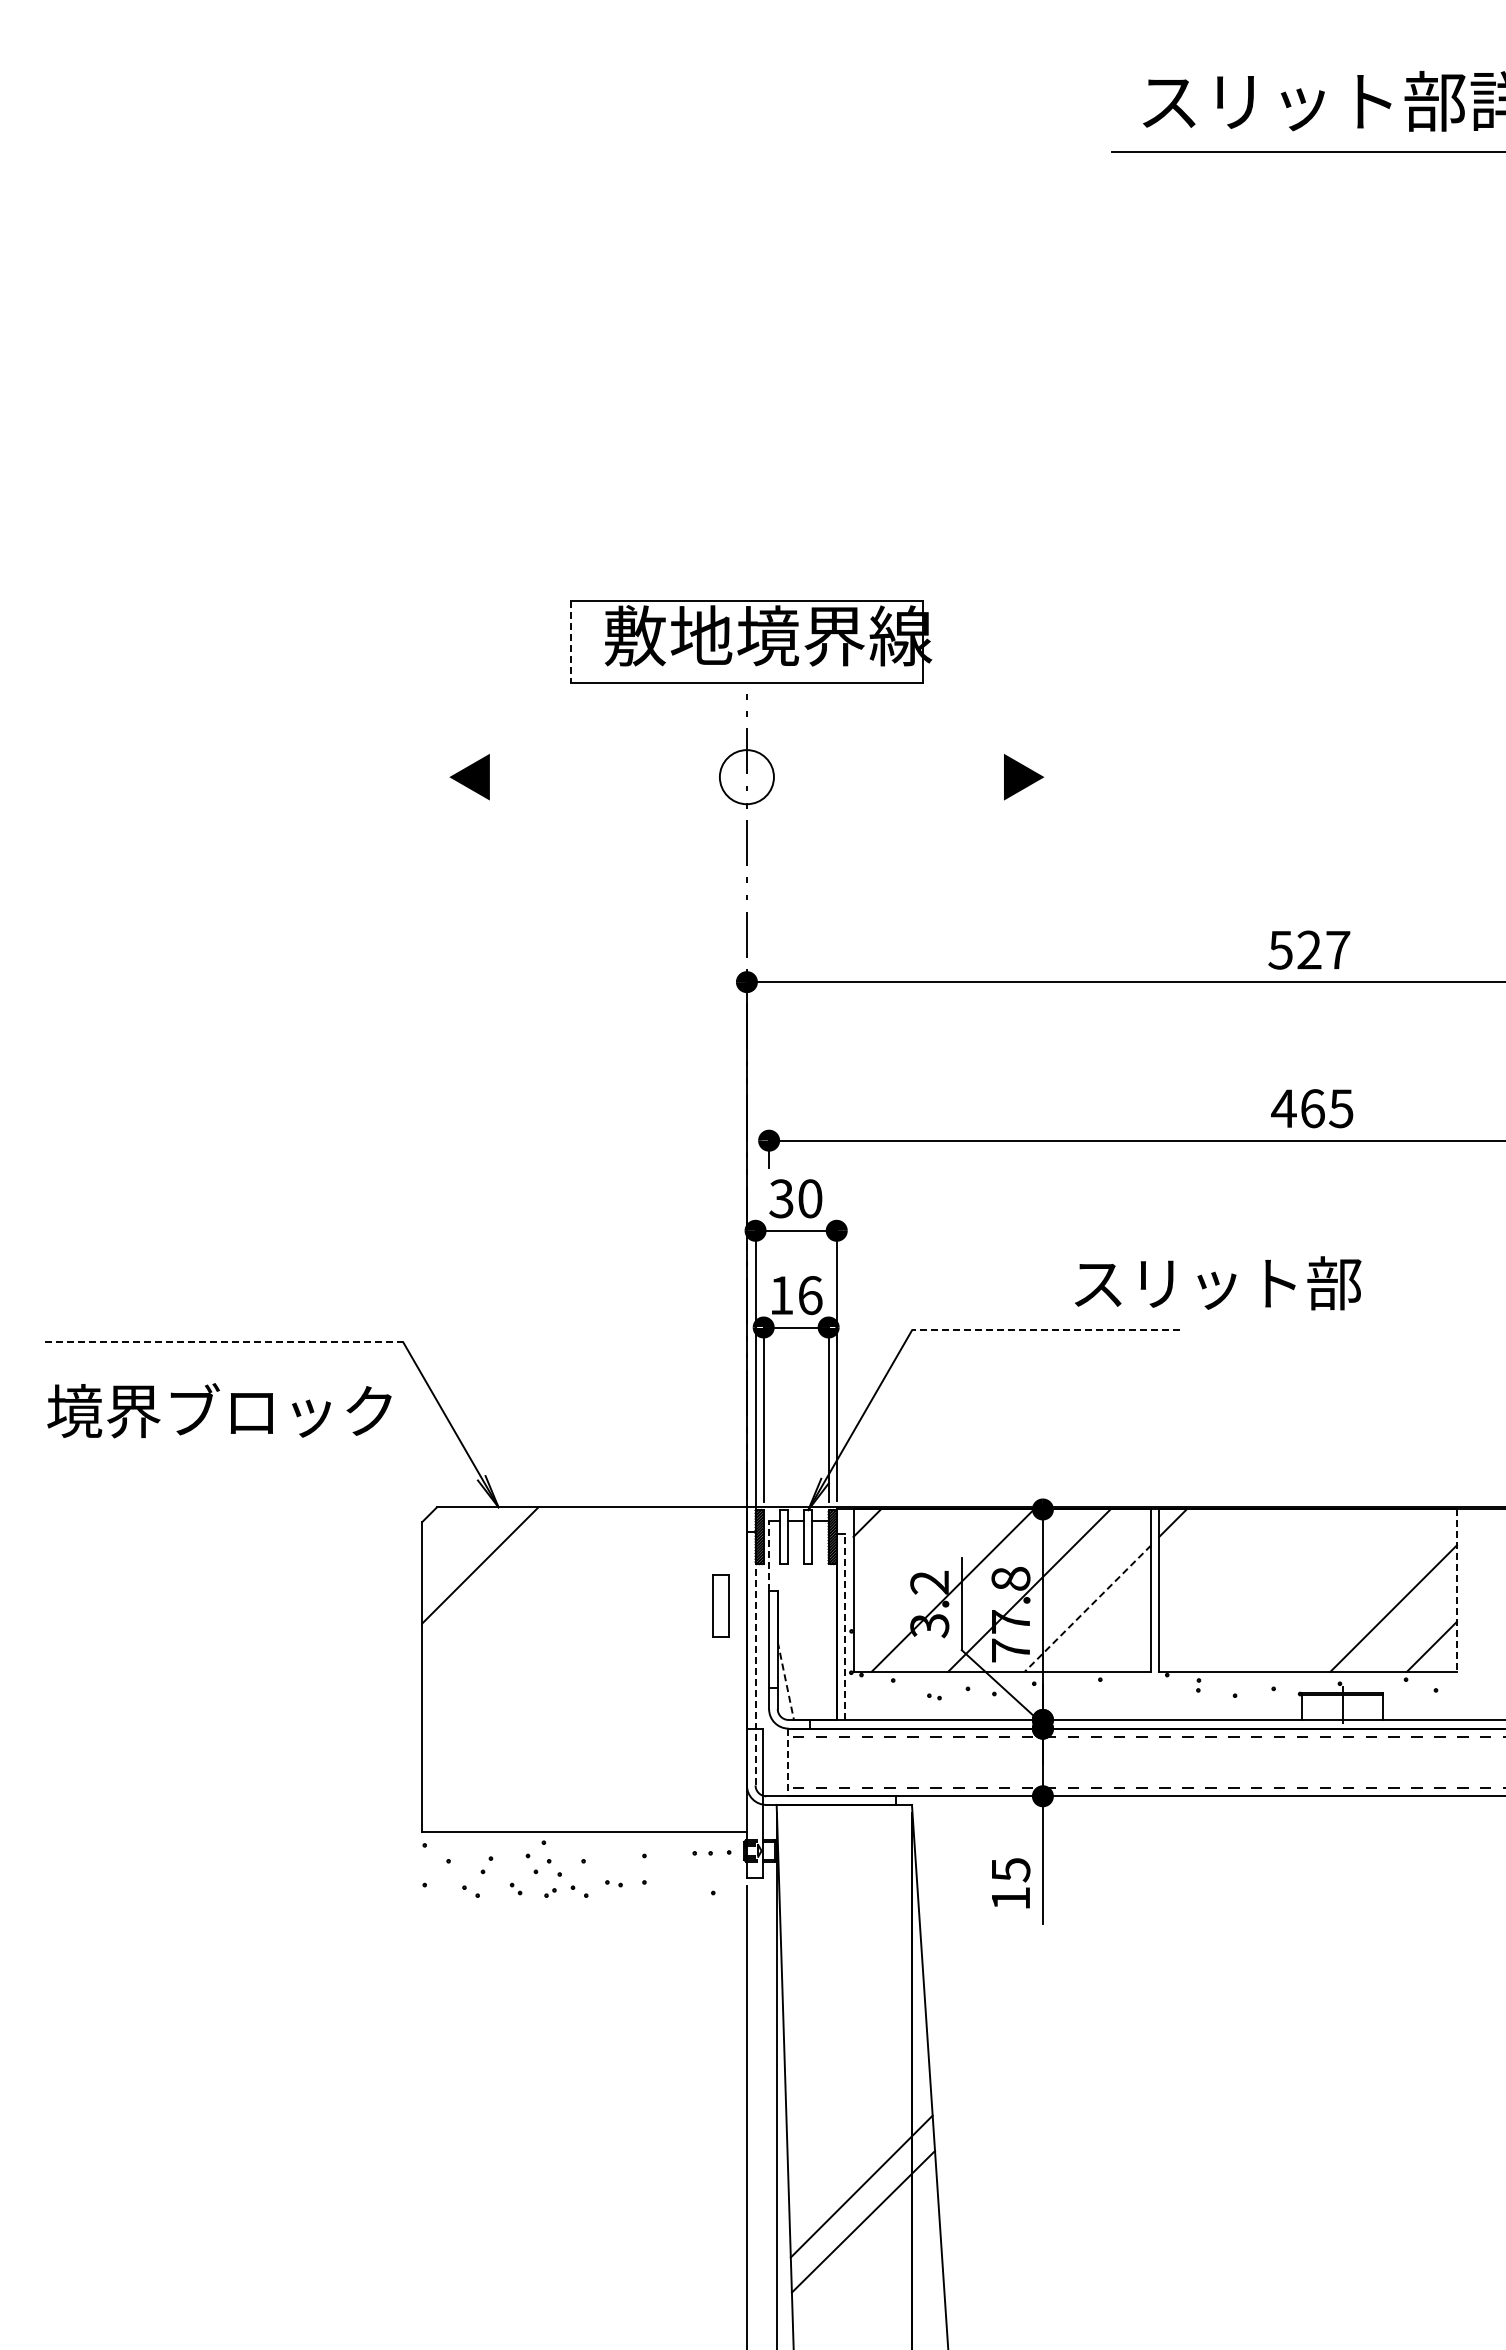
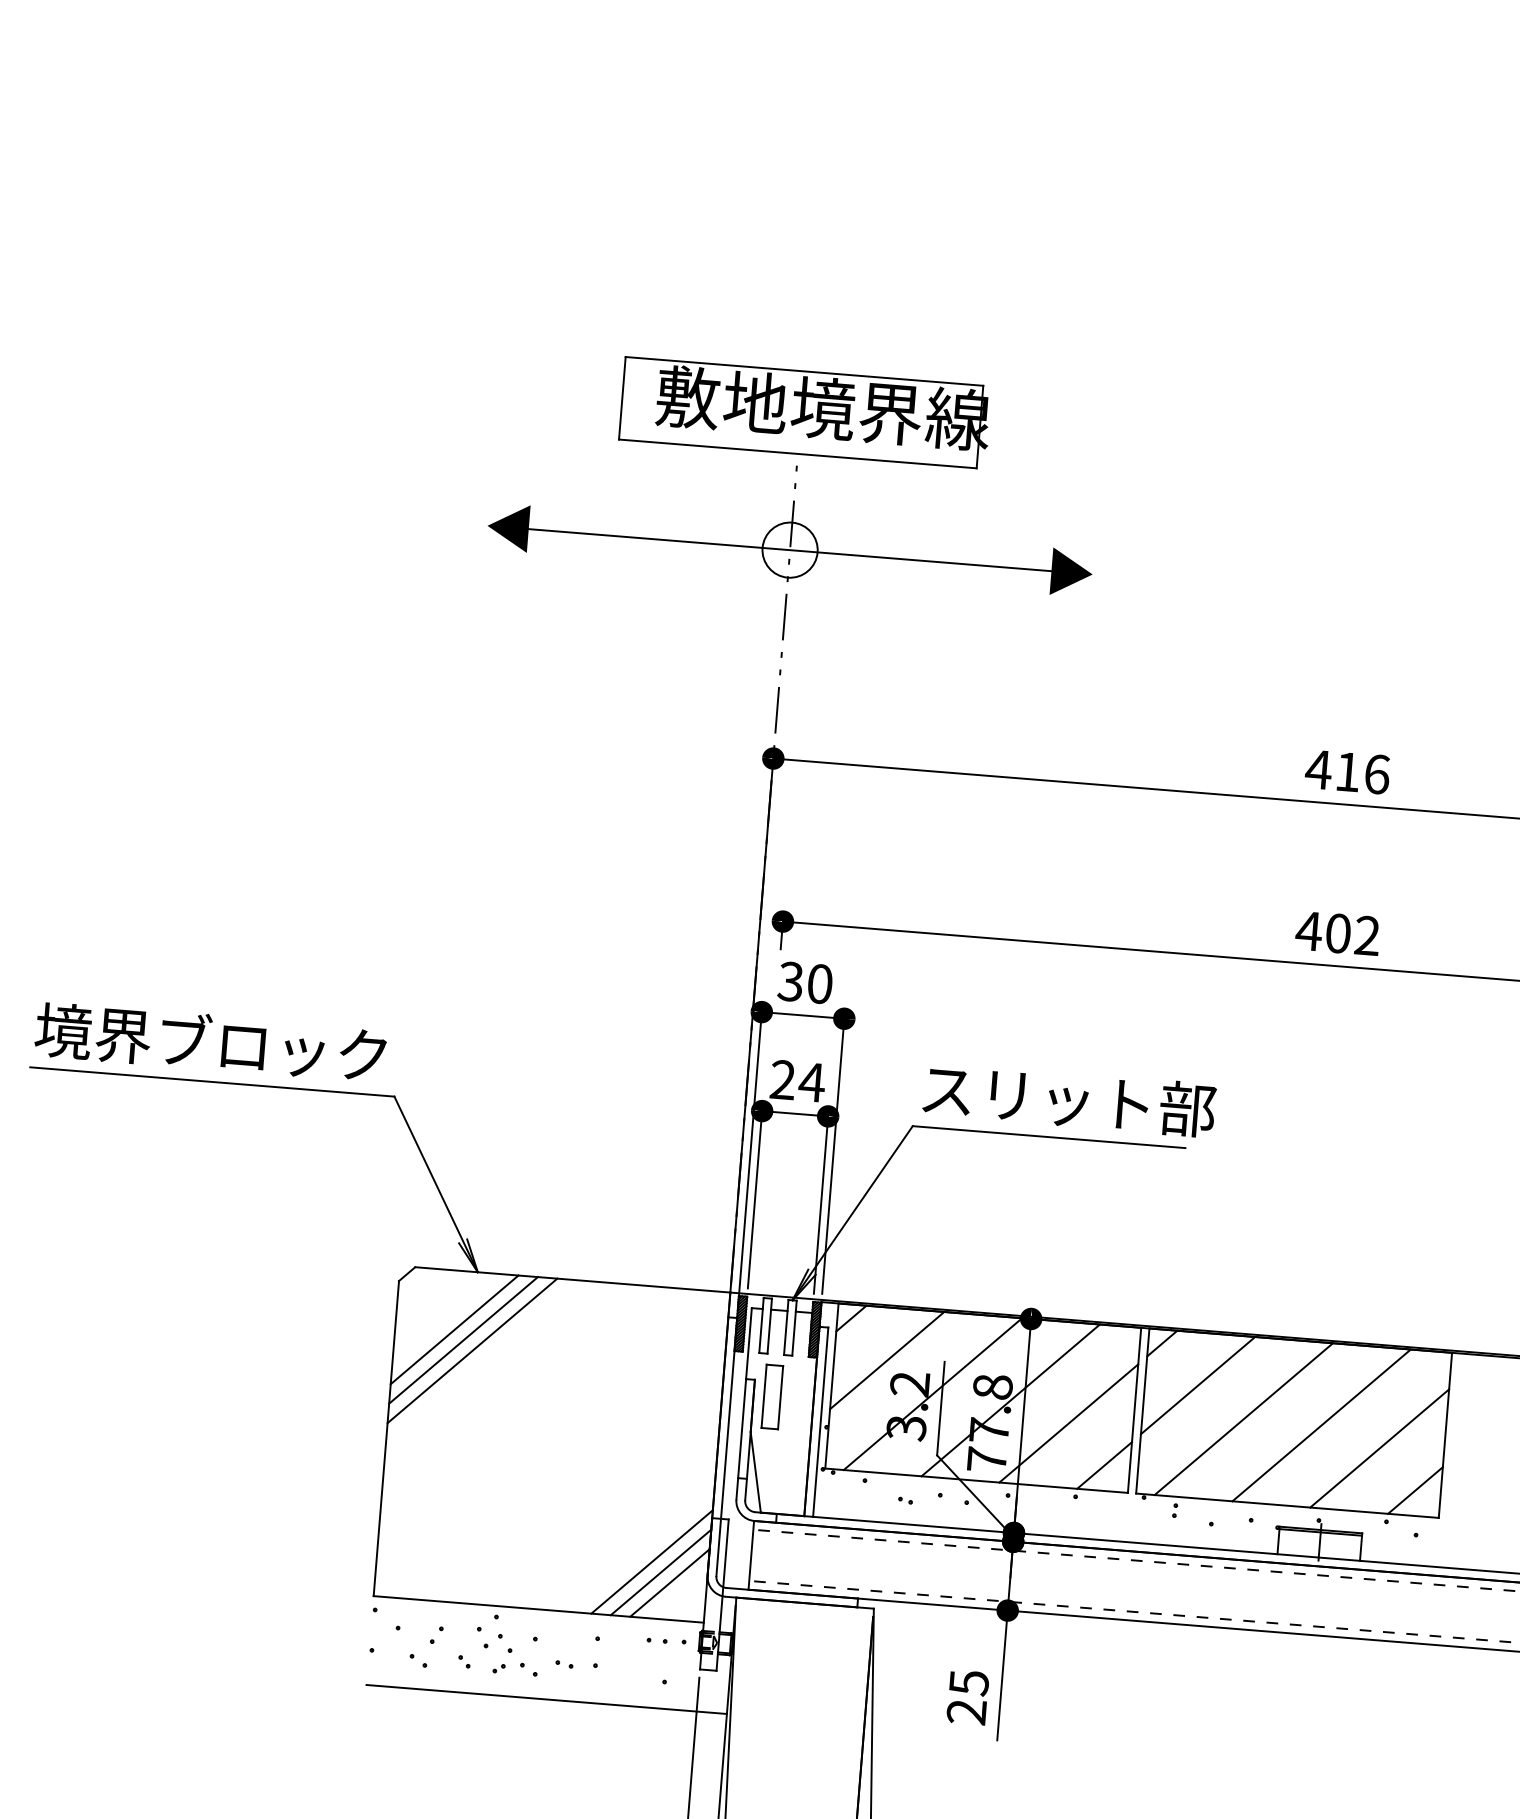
line: (571, 641) -> (622, 397), dashed -> solid
line: (746, 777) -> (789, 550), added
text: (1308, 949) -> (1347, 771), 527 -> 416
text: (1327, 1108) -> (1353, 934), 465 -> 402
text: (1218, 1283) -> (1069, 1100), moved
text: (796, 1295) -> (798, 1081), 16 -> 24
line: (1045, 1330) -> (1048, 1137), dashed -> solid
line: (224, 1342) -> (212, 1082), dashed -> solid
text: (219, 1410) -> (210, 1042), moved
line: (769, 1555) -> (749, 1343), dashed -> solid
line: (905, 1561) -> (887, 1360), added
line: (1211, 1561) -> (1198, 1385), added
line: (489, 1574) -> (463, 1339), added
line: (499, 1584) -> (472, 1350), added
line: (1258, 1590) -> (1243, 1419), added
line: (1334, 1590) -> (1321, 1425), added
line: (1456, 1591) -> (1444, 1436), dashed -> solid
part: (720, 1605) -> (771, 1396), moved
line: (1087, 1608) -> (1068, 1423), dashed -> solid
line: (845, 1626) -> (820, 1421), dashed -> solid
line: (1126, 1646) -> (1104, 1465), added
line: (755, 1658) -> (726, 1447), dashed -> solid
line: (785, 1681) -> (755, 1472), dashed -> solid
line: (788, 1762) -> (751, 1555), dashed -> solid
line: (691, 1776) -> (652, 1561), added
line: (700, 1785) -> (660, 1571), added
line: (710, 1795) -> (669, 1582), added
text: (1010, 1898) -> (966, 1711), 15 -> 25
line: (599, 1919) -> (546, 1699), added

